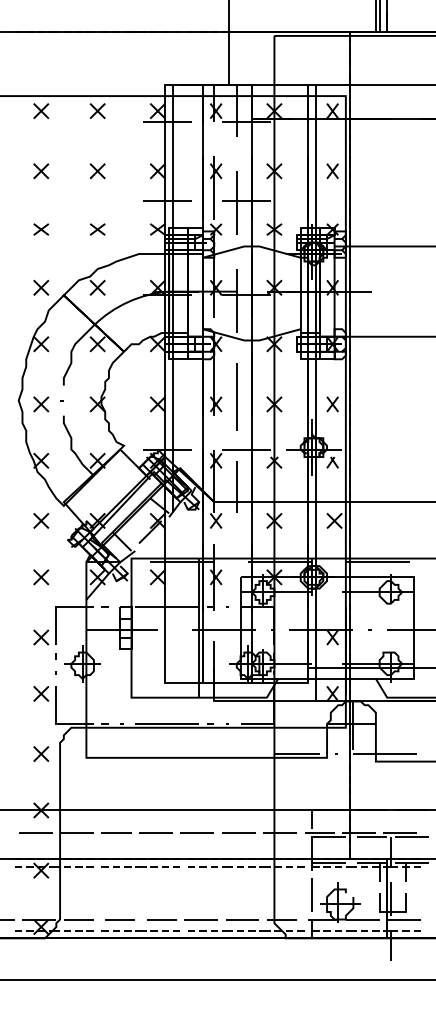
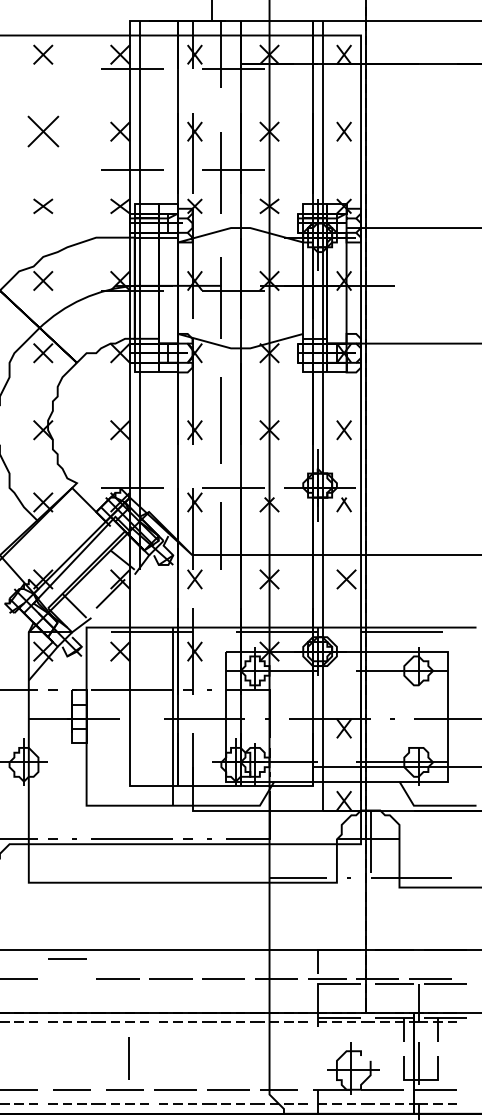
part: (97, 171) -> (43, 132), size x1.6
line: (116, 832) -> (67, 957), moved
line: (311, 894) -> (128, 1057), moved

